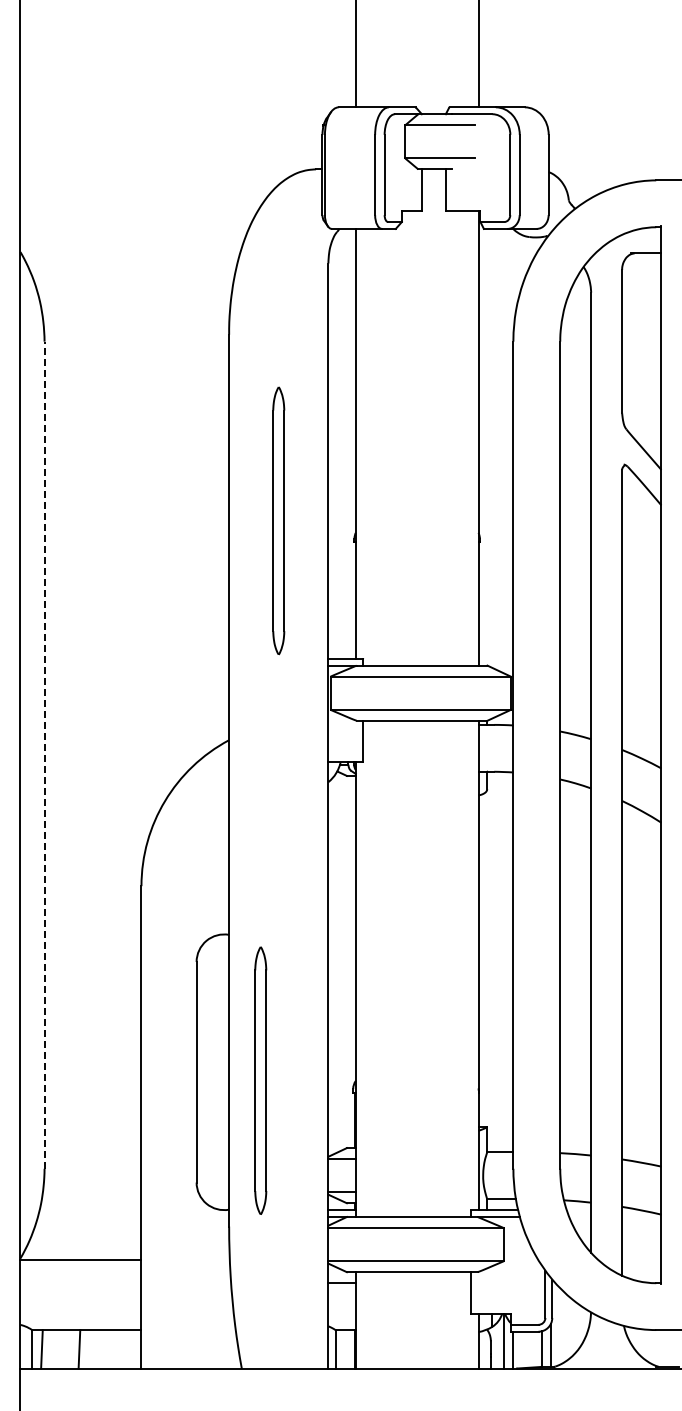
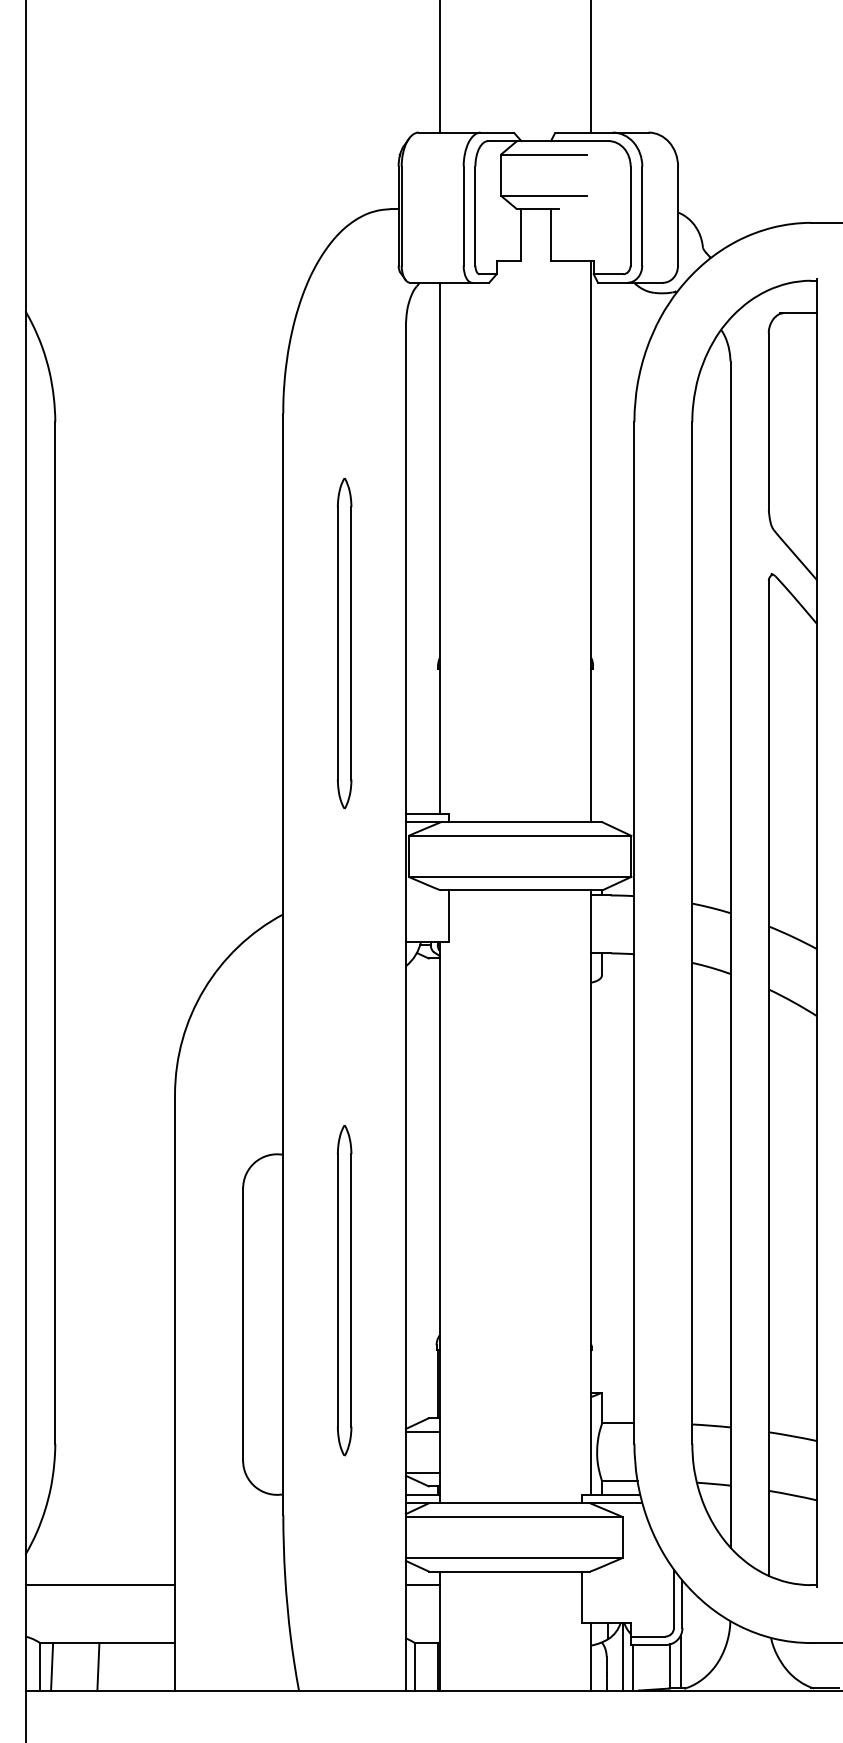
line: (44, 755) -> (55, 933), dashed -> solid
part: (260, 1080) -> (344, 1290), moved
line: (80, 1260) -> (99, 1585), moved

